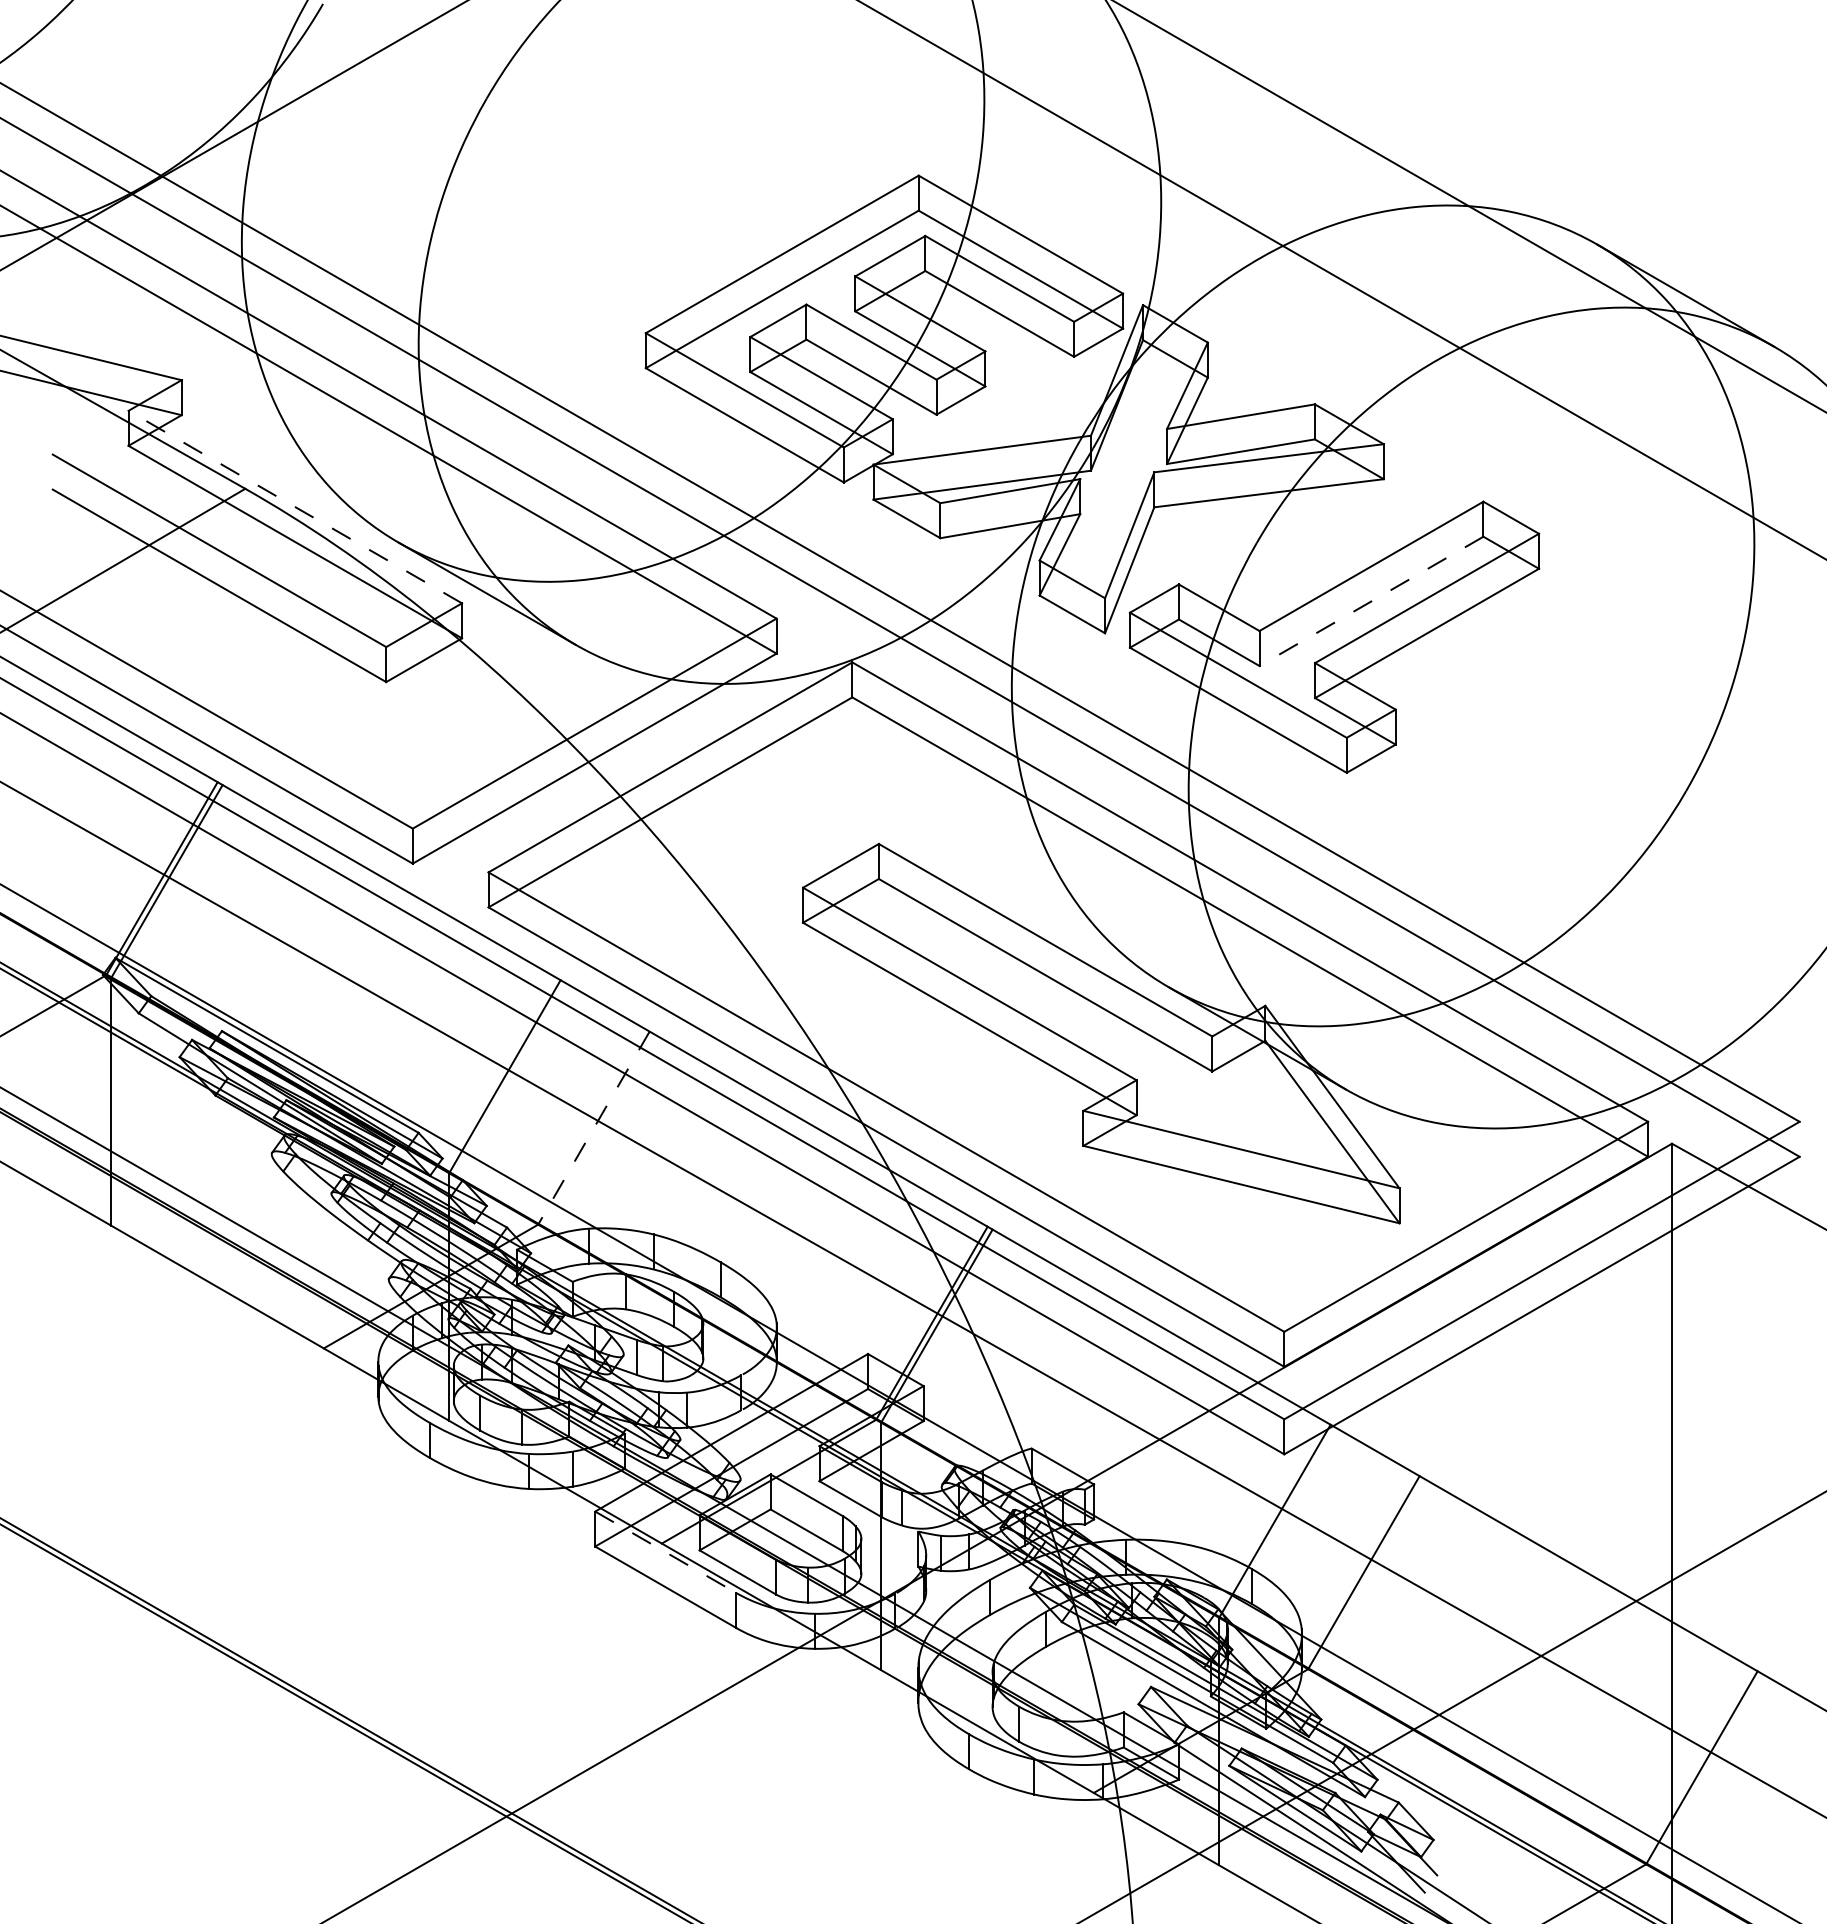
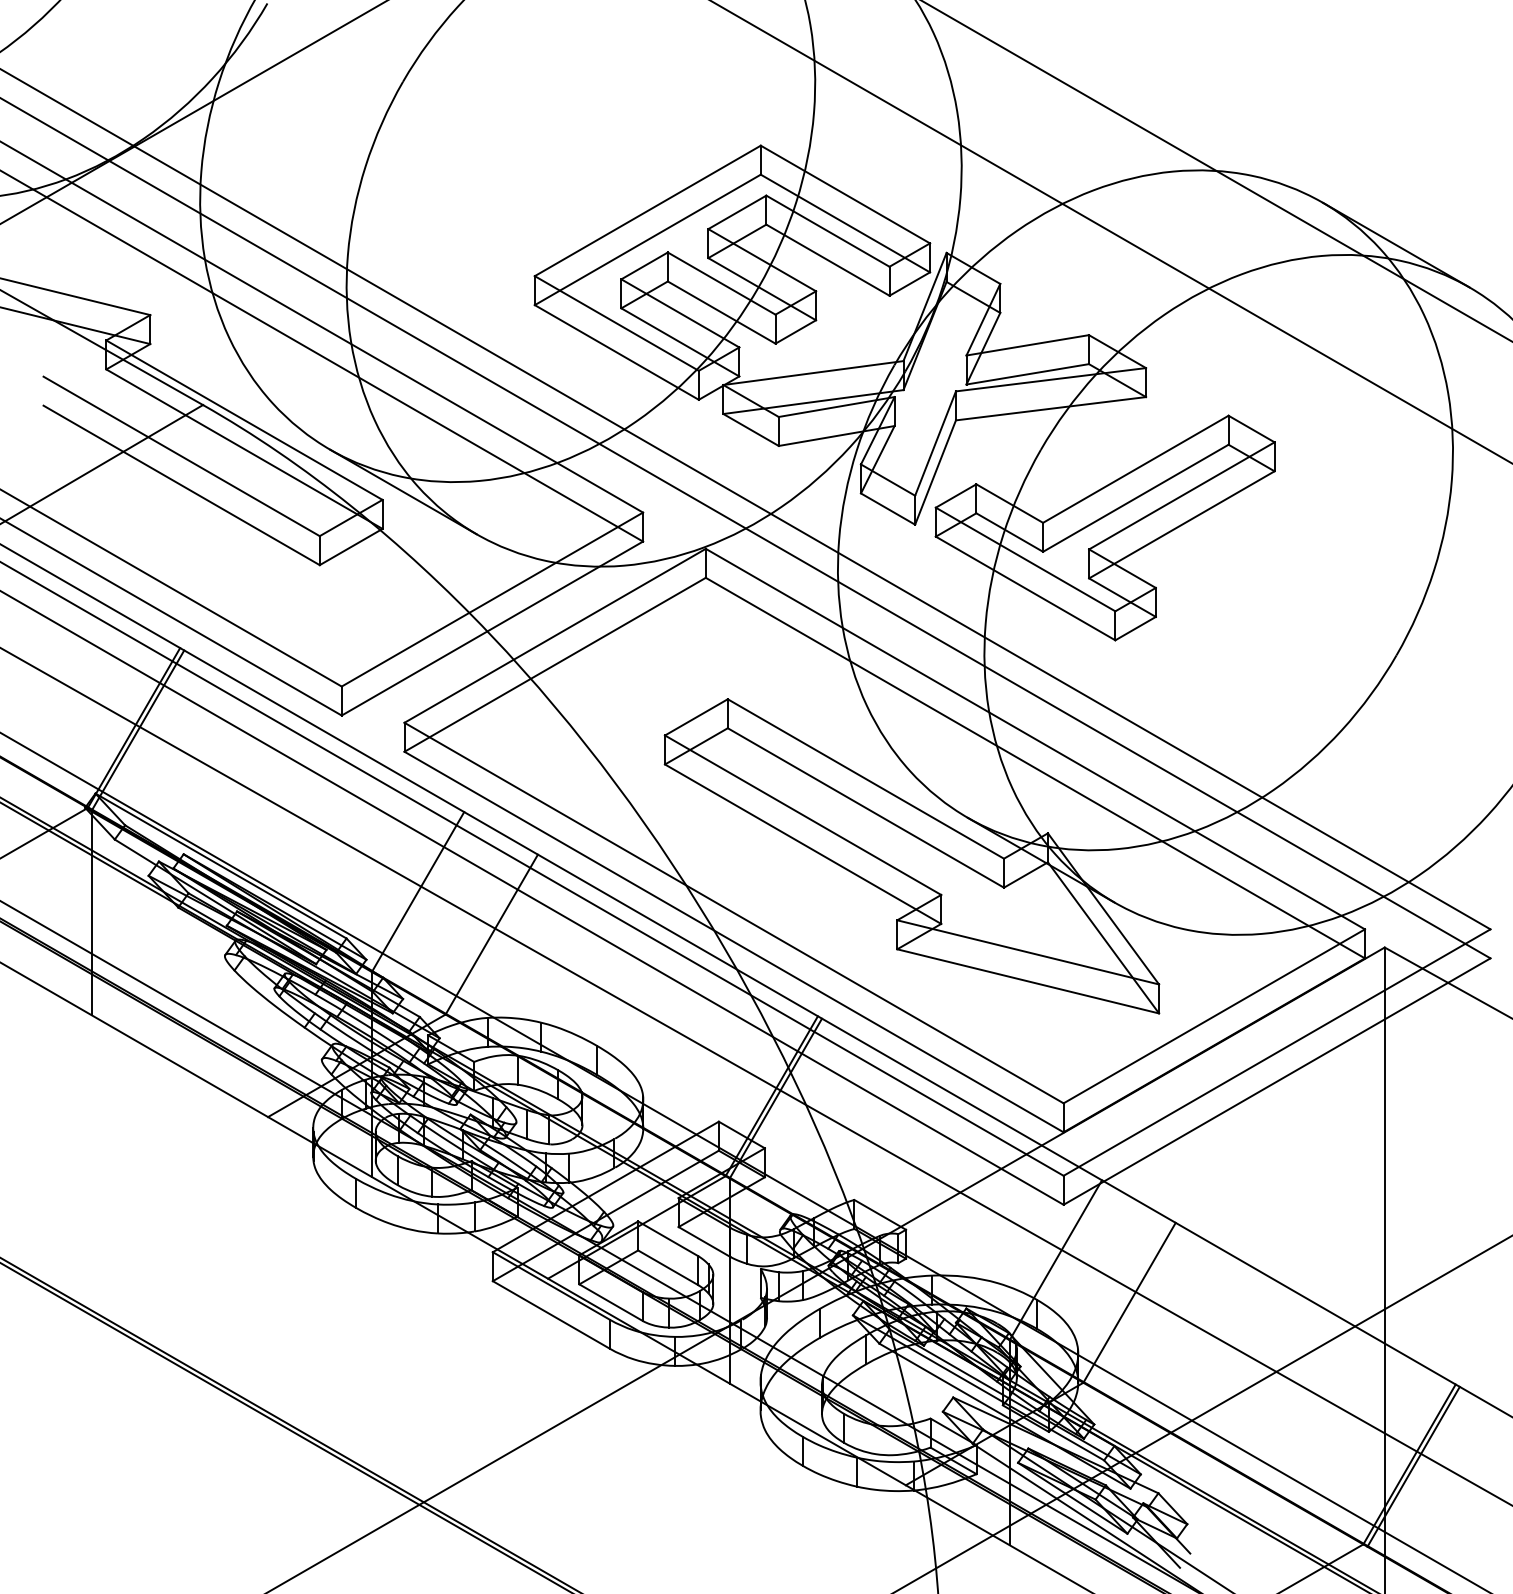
line: (295, 507) -> (244, 420), dashed -> solid
line: (1371, 601) -> (1135, 498), dashed -> solid
line: (593, 1128) -> (491, 934), dashed -> solid
line: (666, 1552) -> (551, 1286), dashed -> solid
line: (1706, 1770) -> (1413, 1466), added

